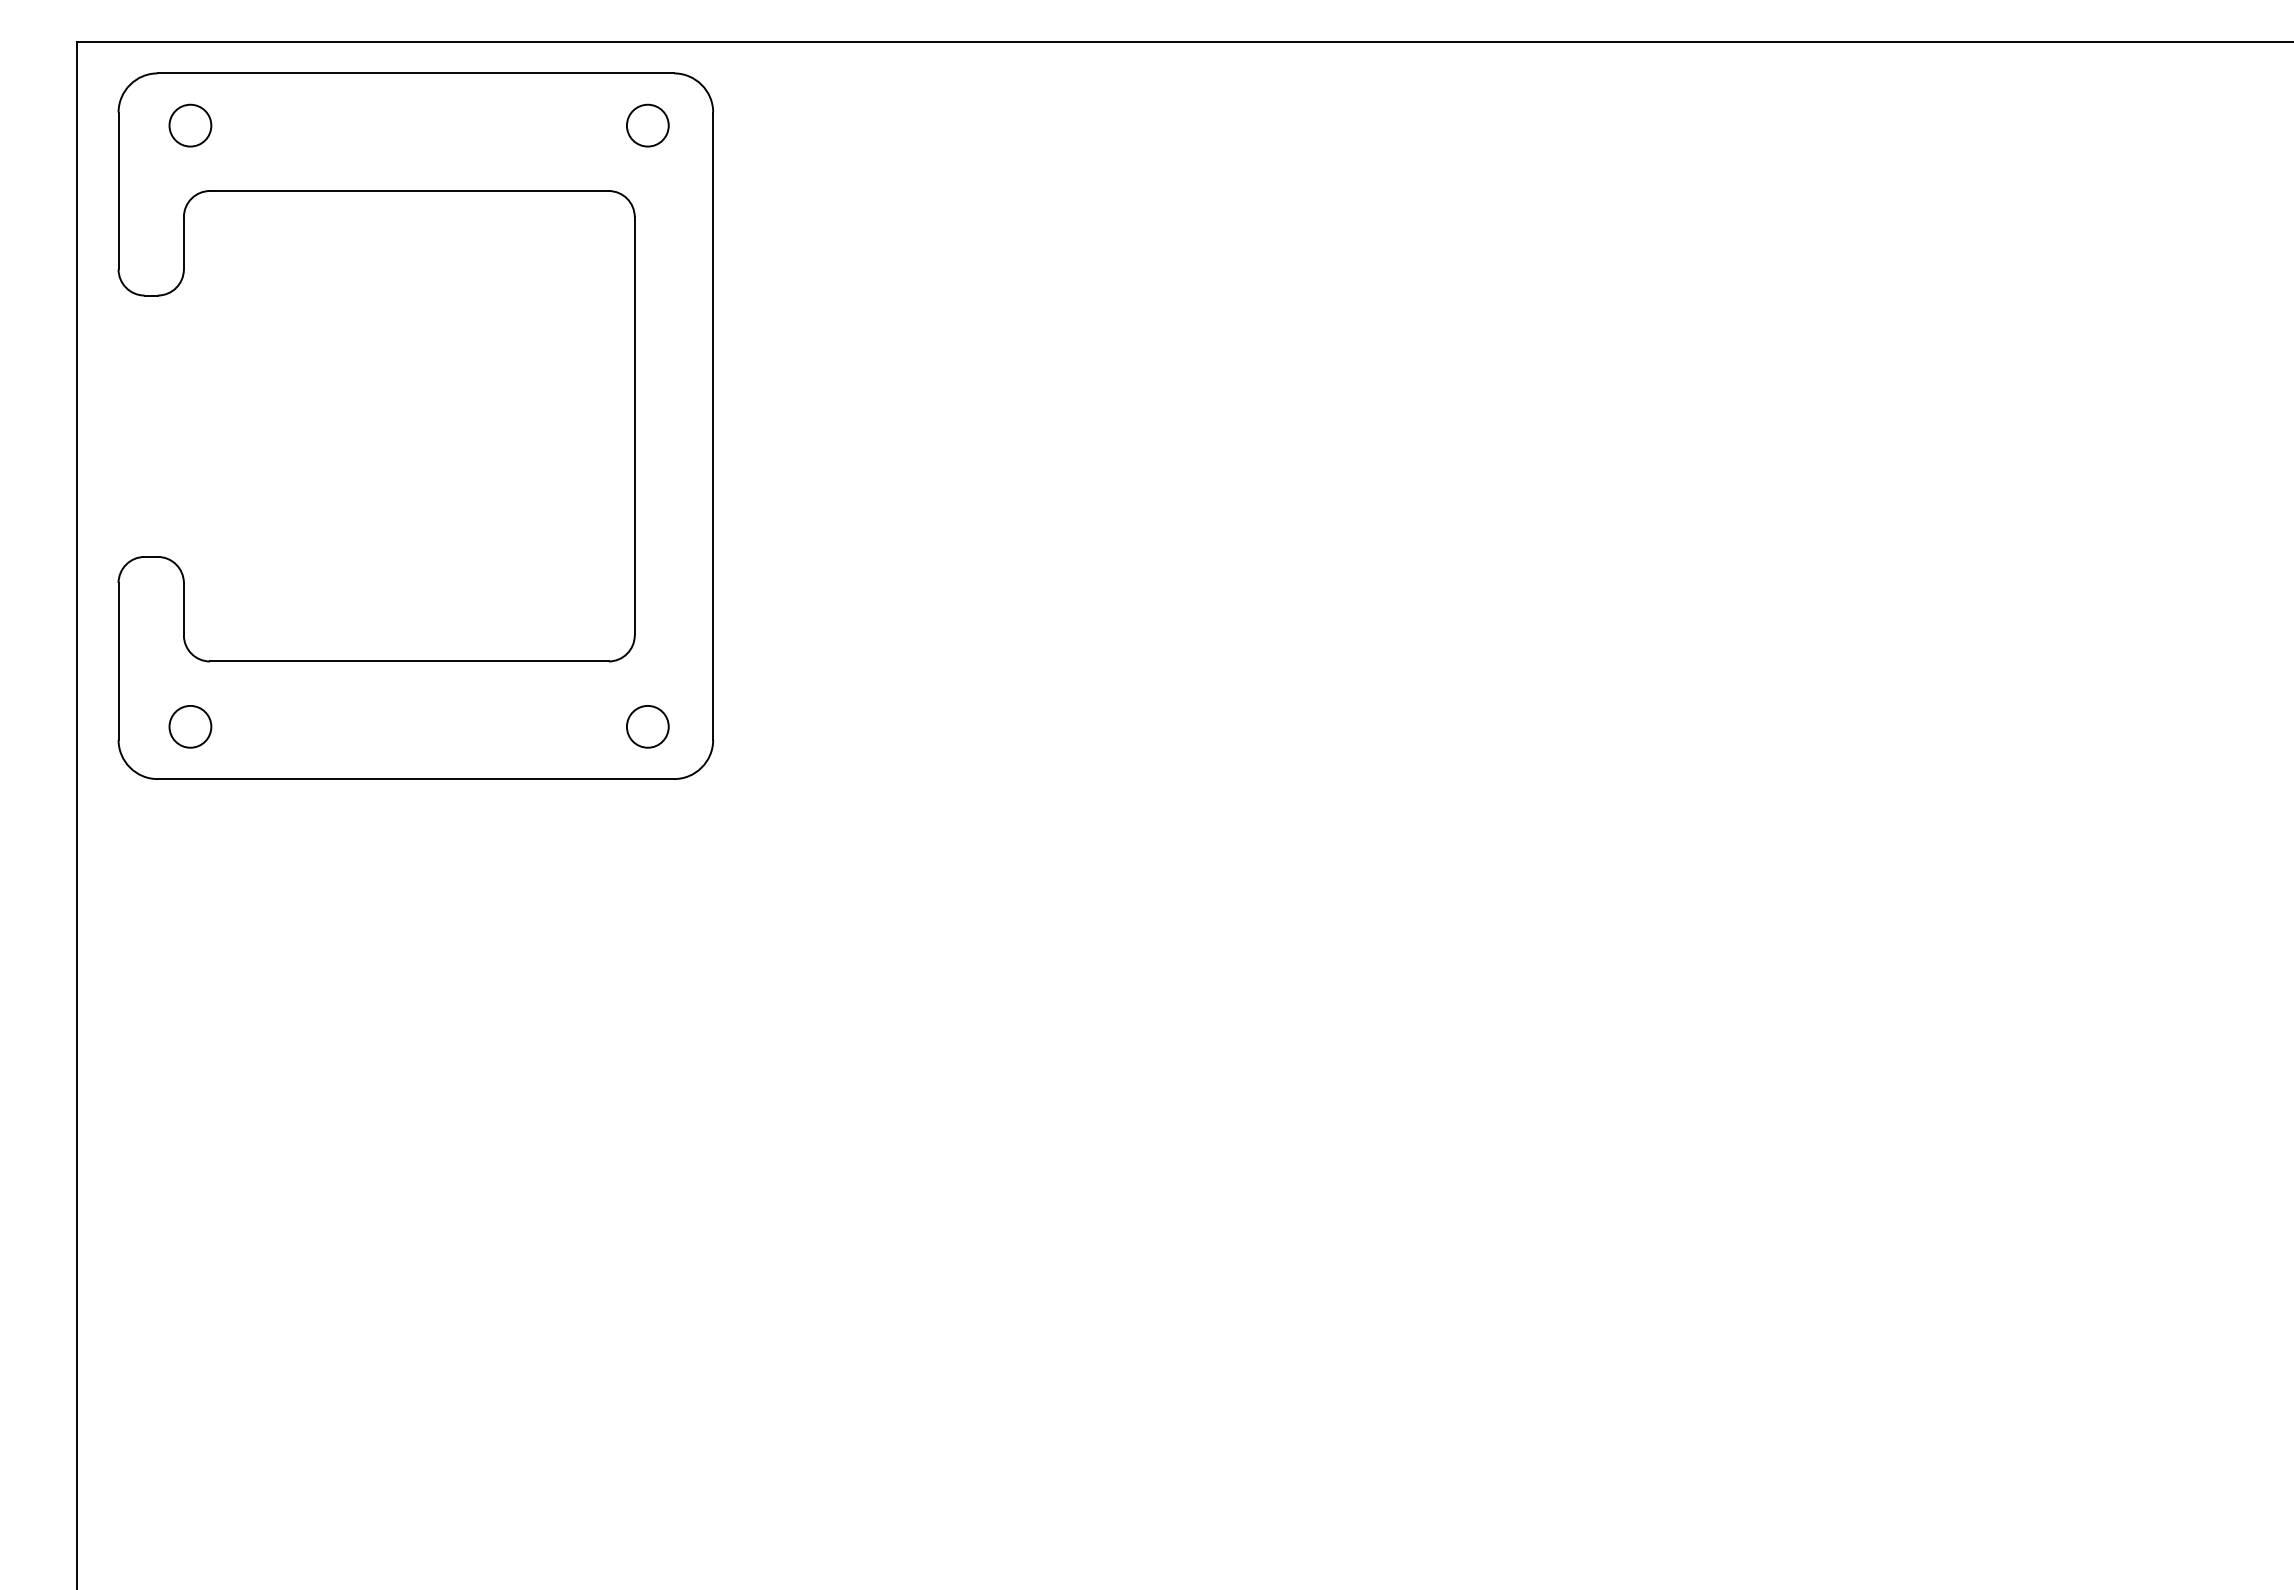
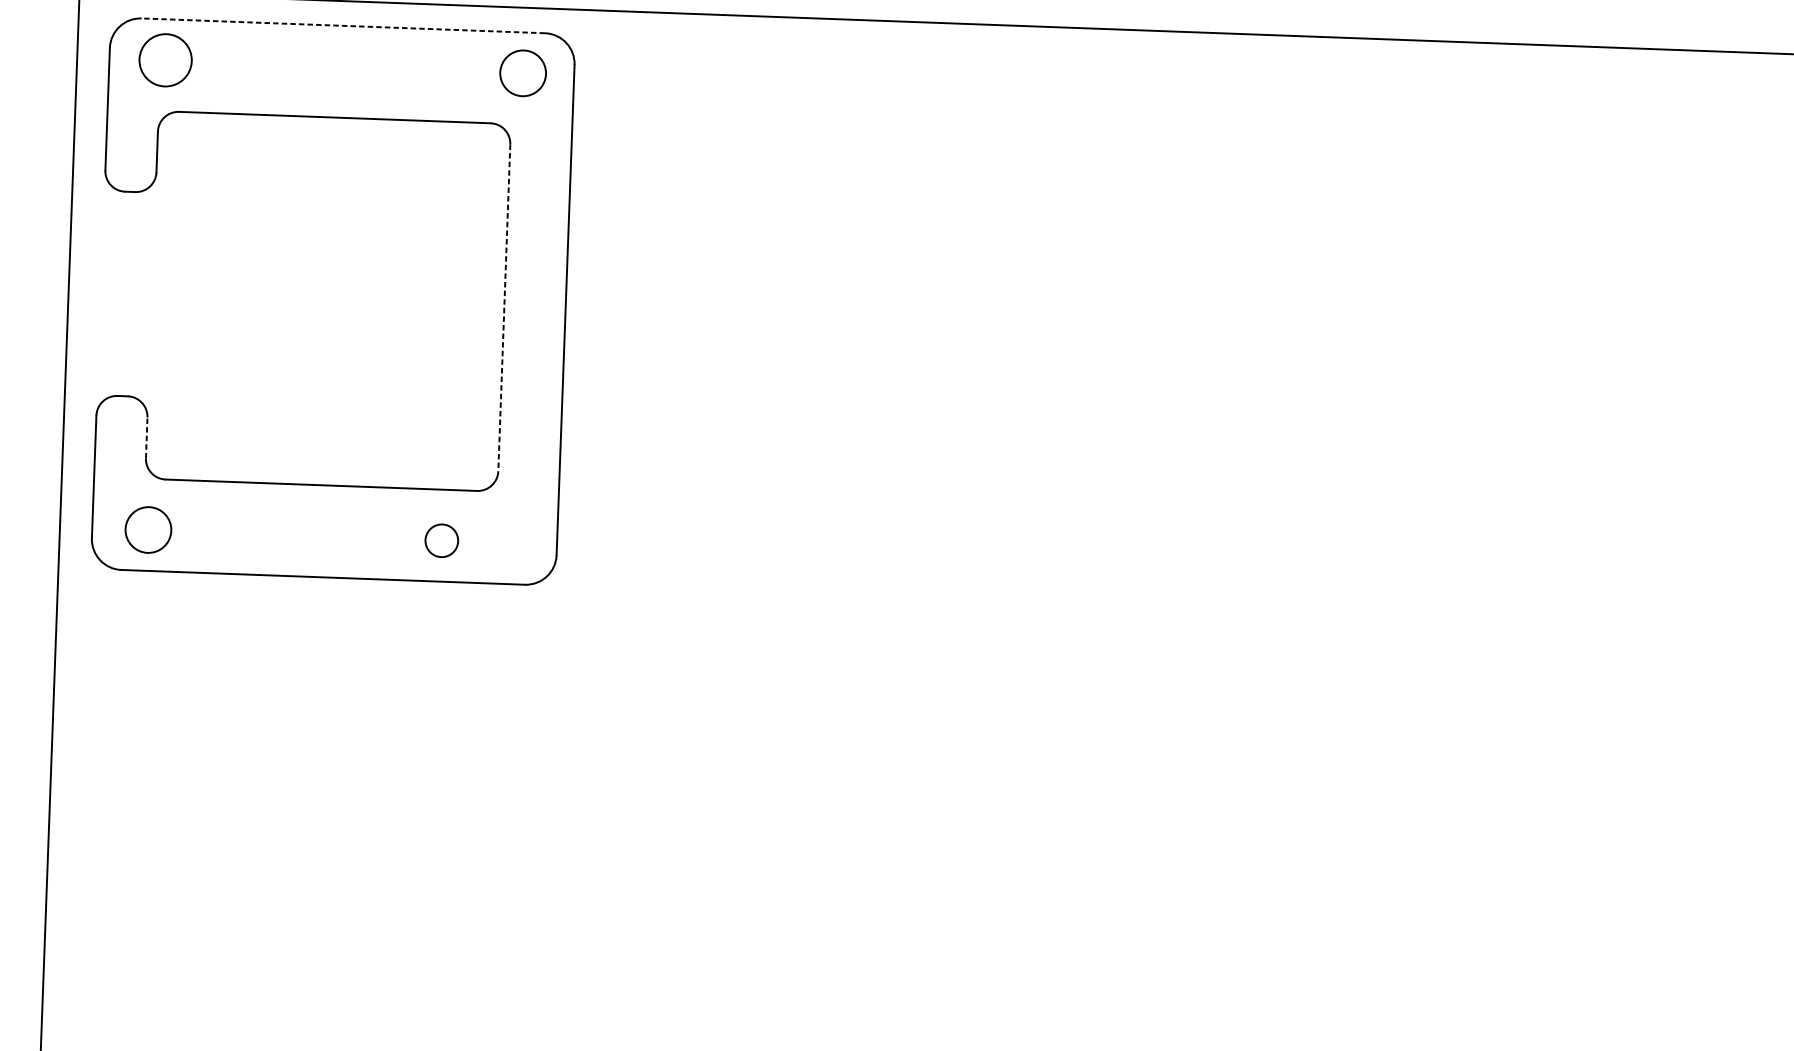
line: (415, 73) -> (343, 25), solid -> dashed
circle: (190, 125) -> (165, 60), size x1.6
circle: (647, 125) -> (522, 73), size x1.4
line: (634, 426) -> (504, 308), solid -> dashed
line: (183, 608) -> (146, 437), solid -> dashed
circle: (190, 726) -> (148, 529), size x1.4
circle: (647, 726) -> (441, 540), moved

